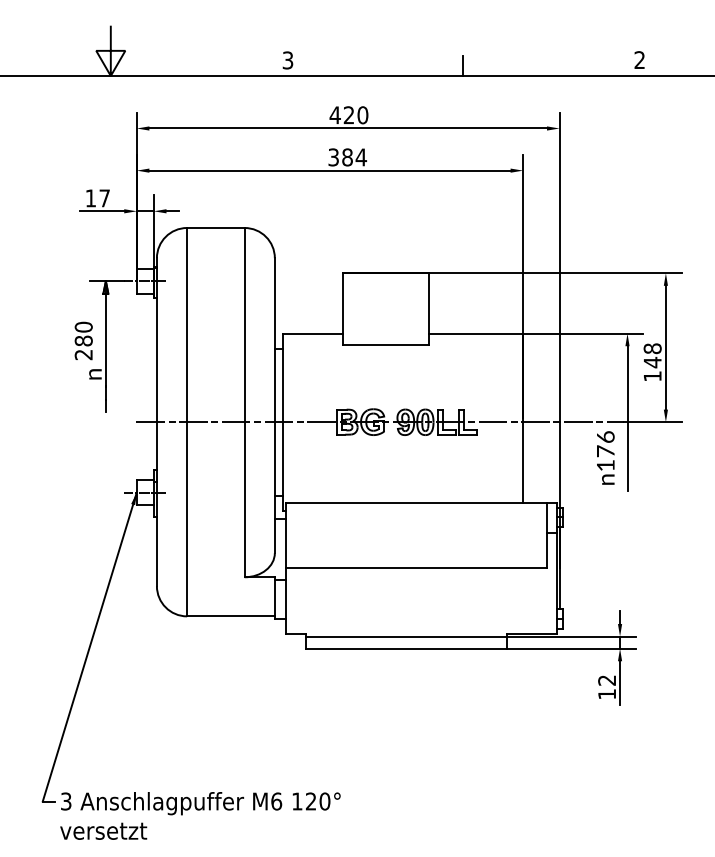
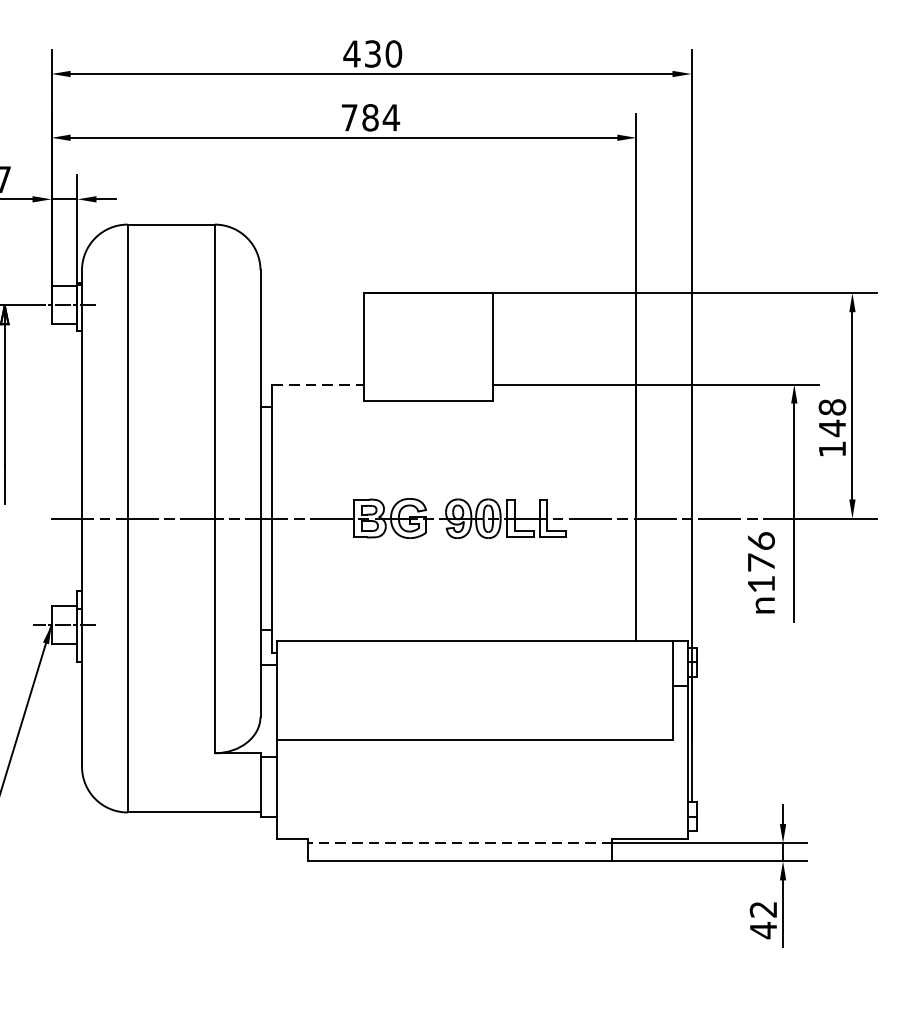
text: (348, 115) -> (371, 54), 420 -> 430
text: (333, 157) -> (349, 117), 384 -> 784
line: (313, 333) -> (319, 384), solid -> dashed
line: (406, 636) -> (459, 842), solid -> dashed
text: (606, 694) -> (762, 930), 12 -> 42

